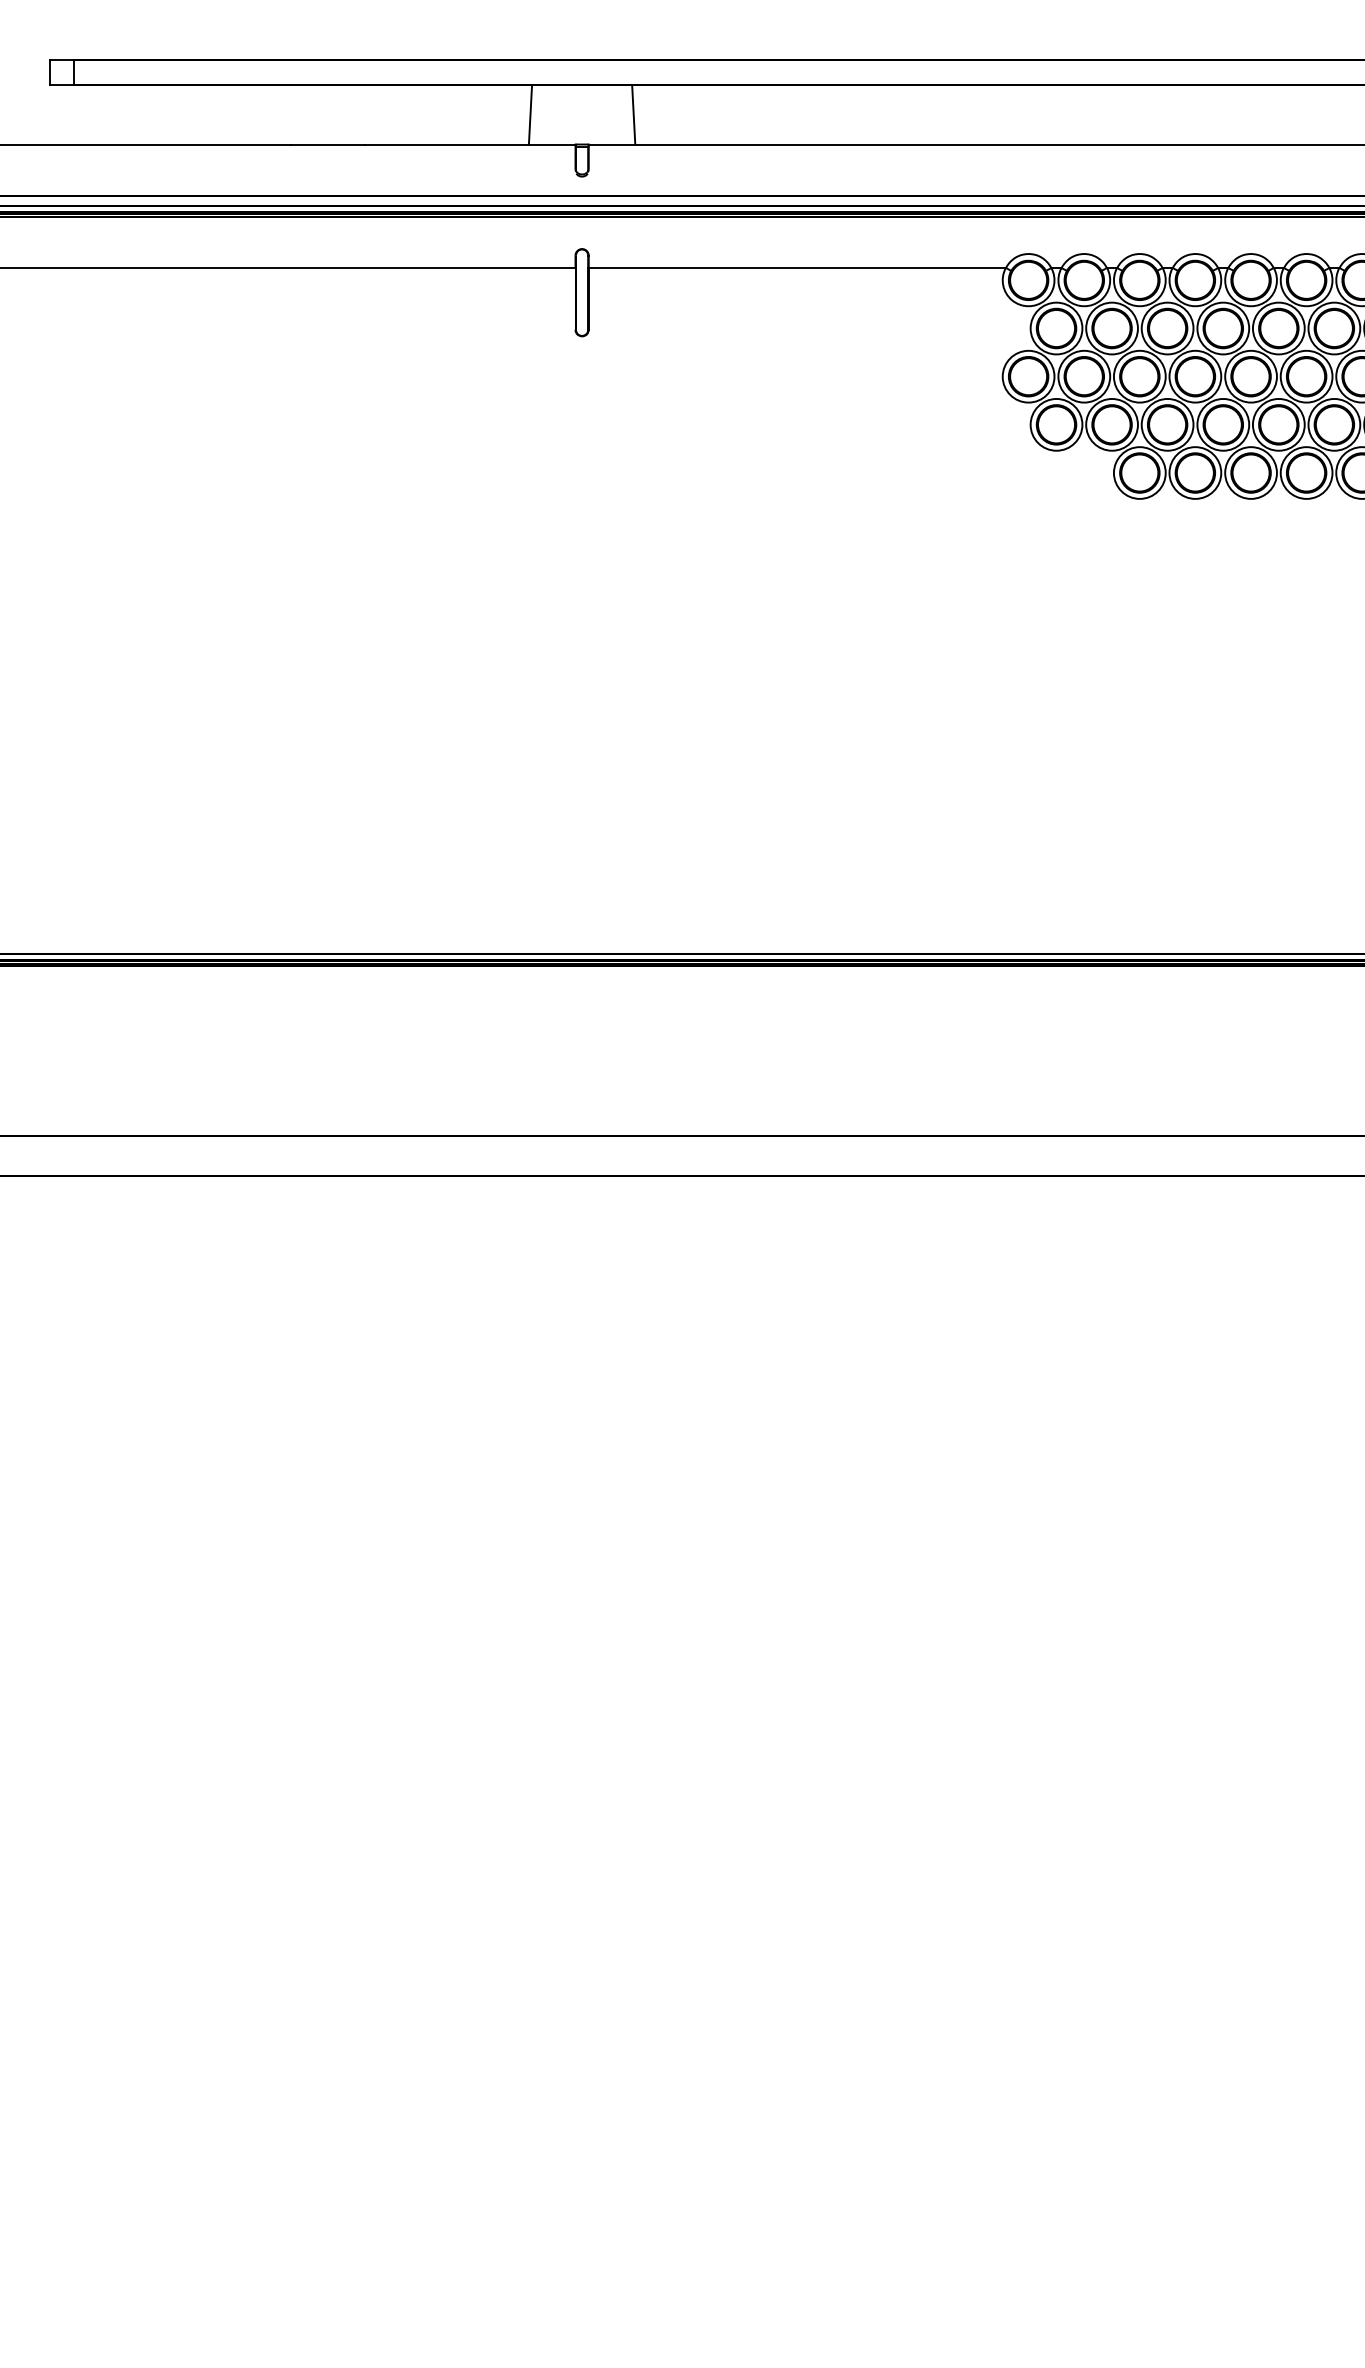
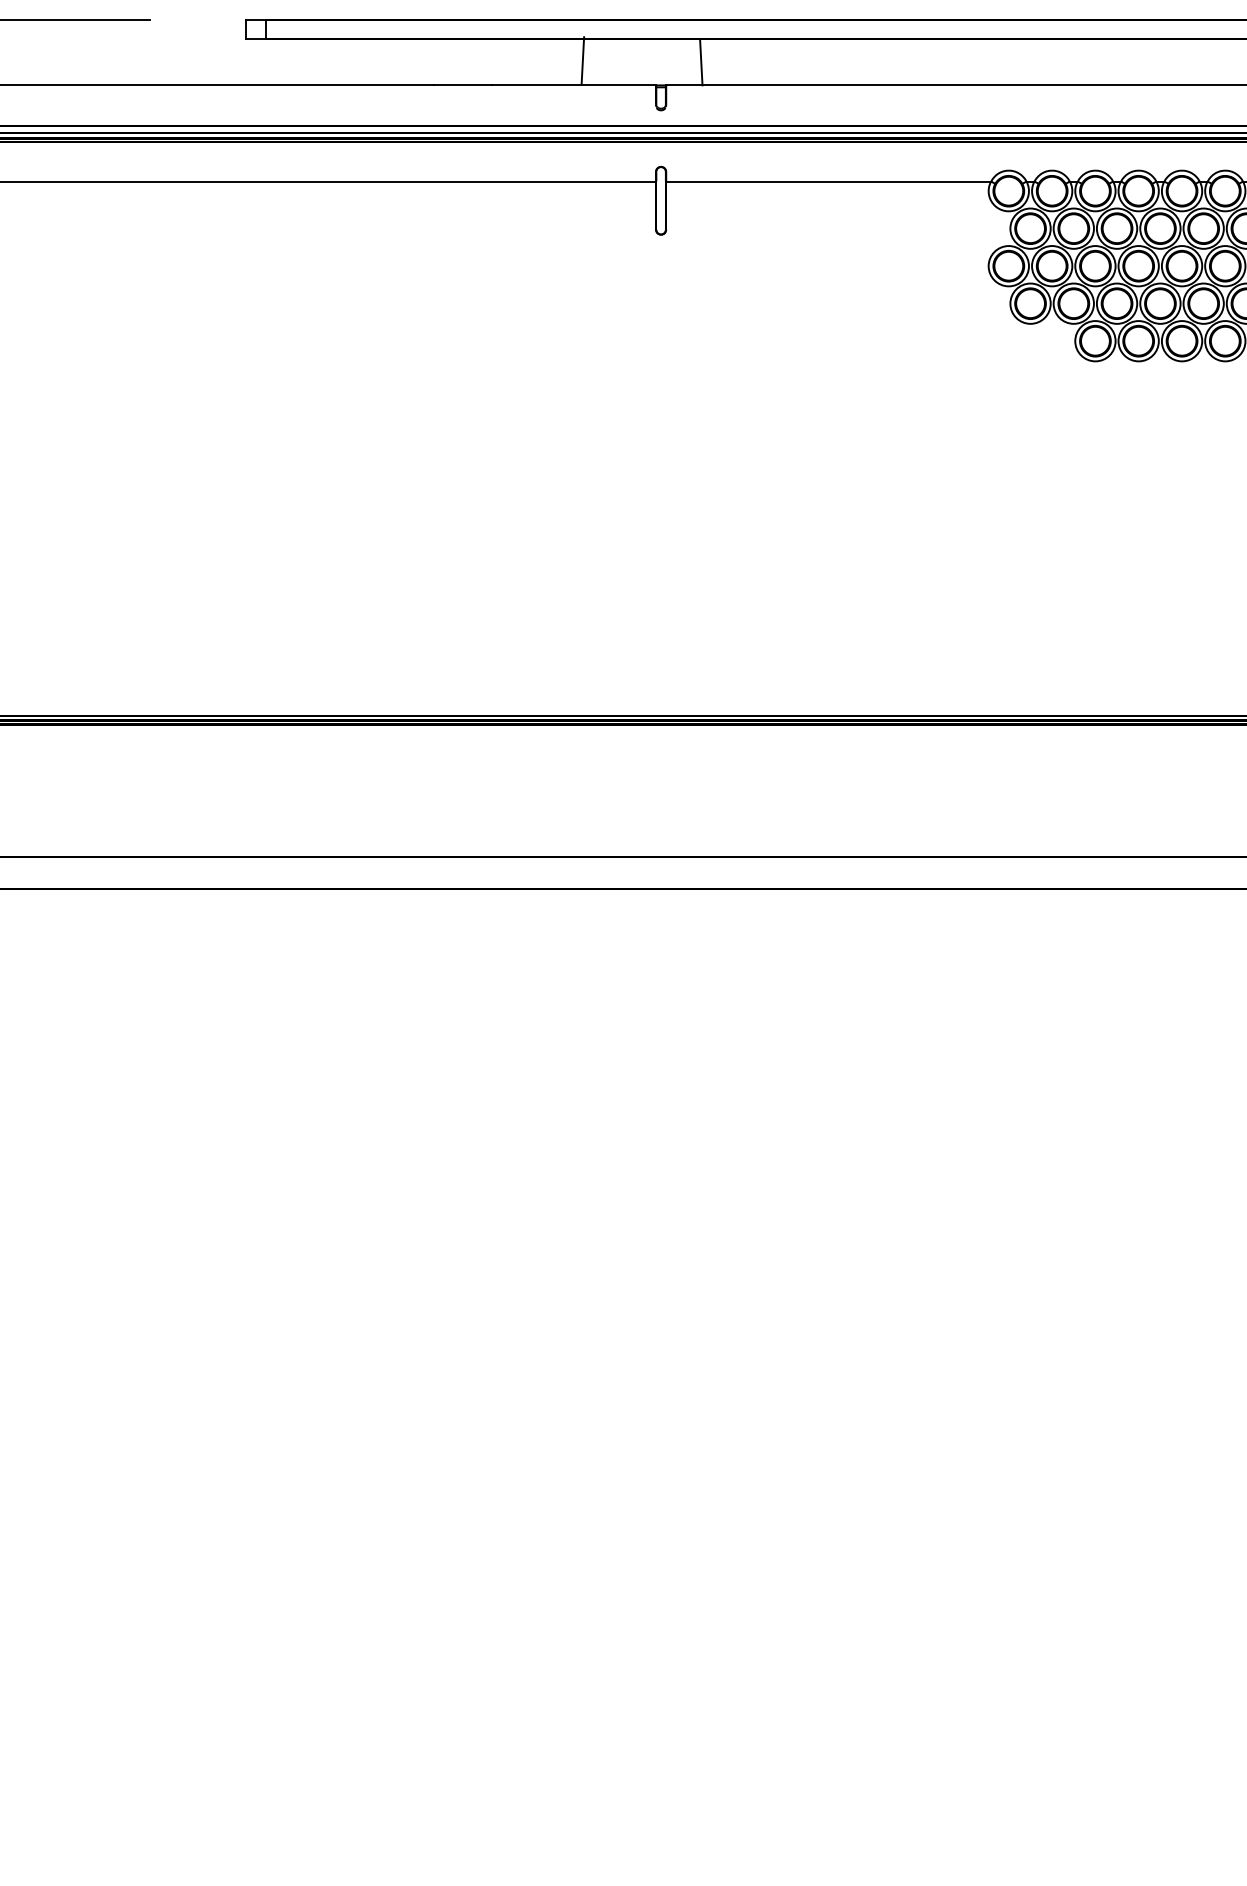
line: (529, 115) -> (582, 60), moved

